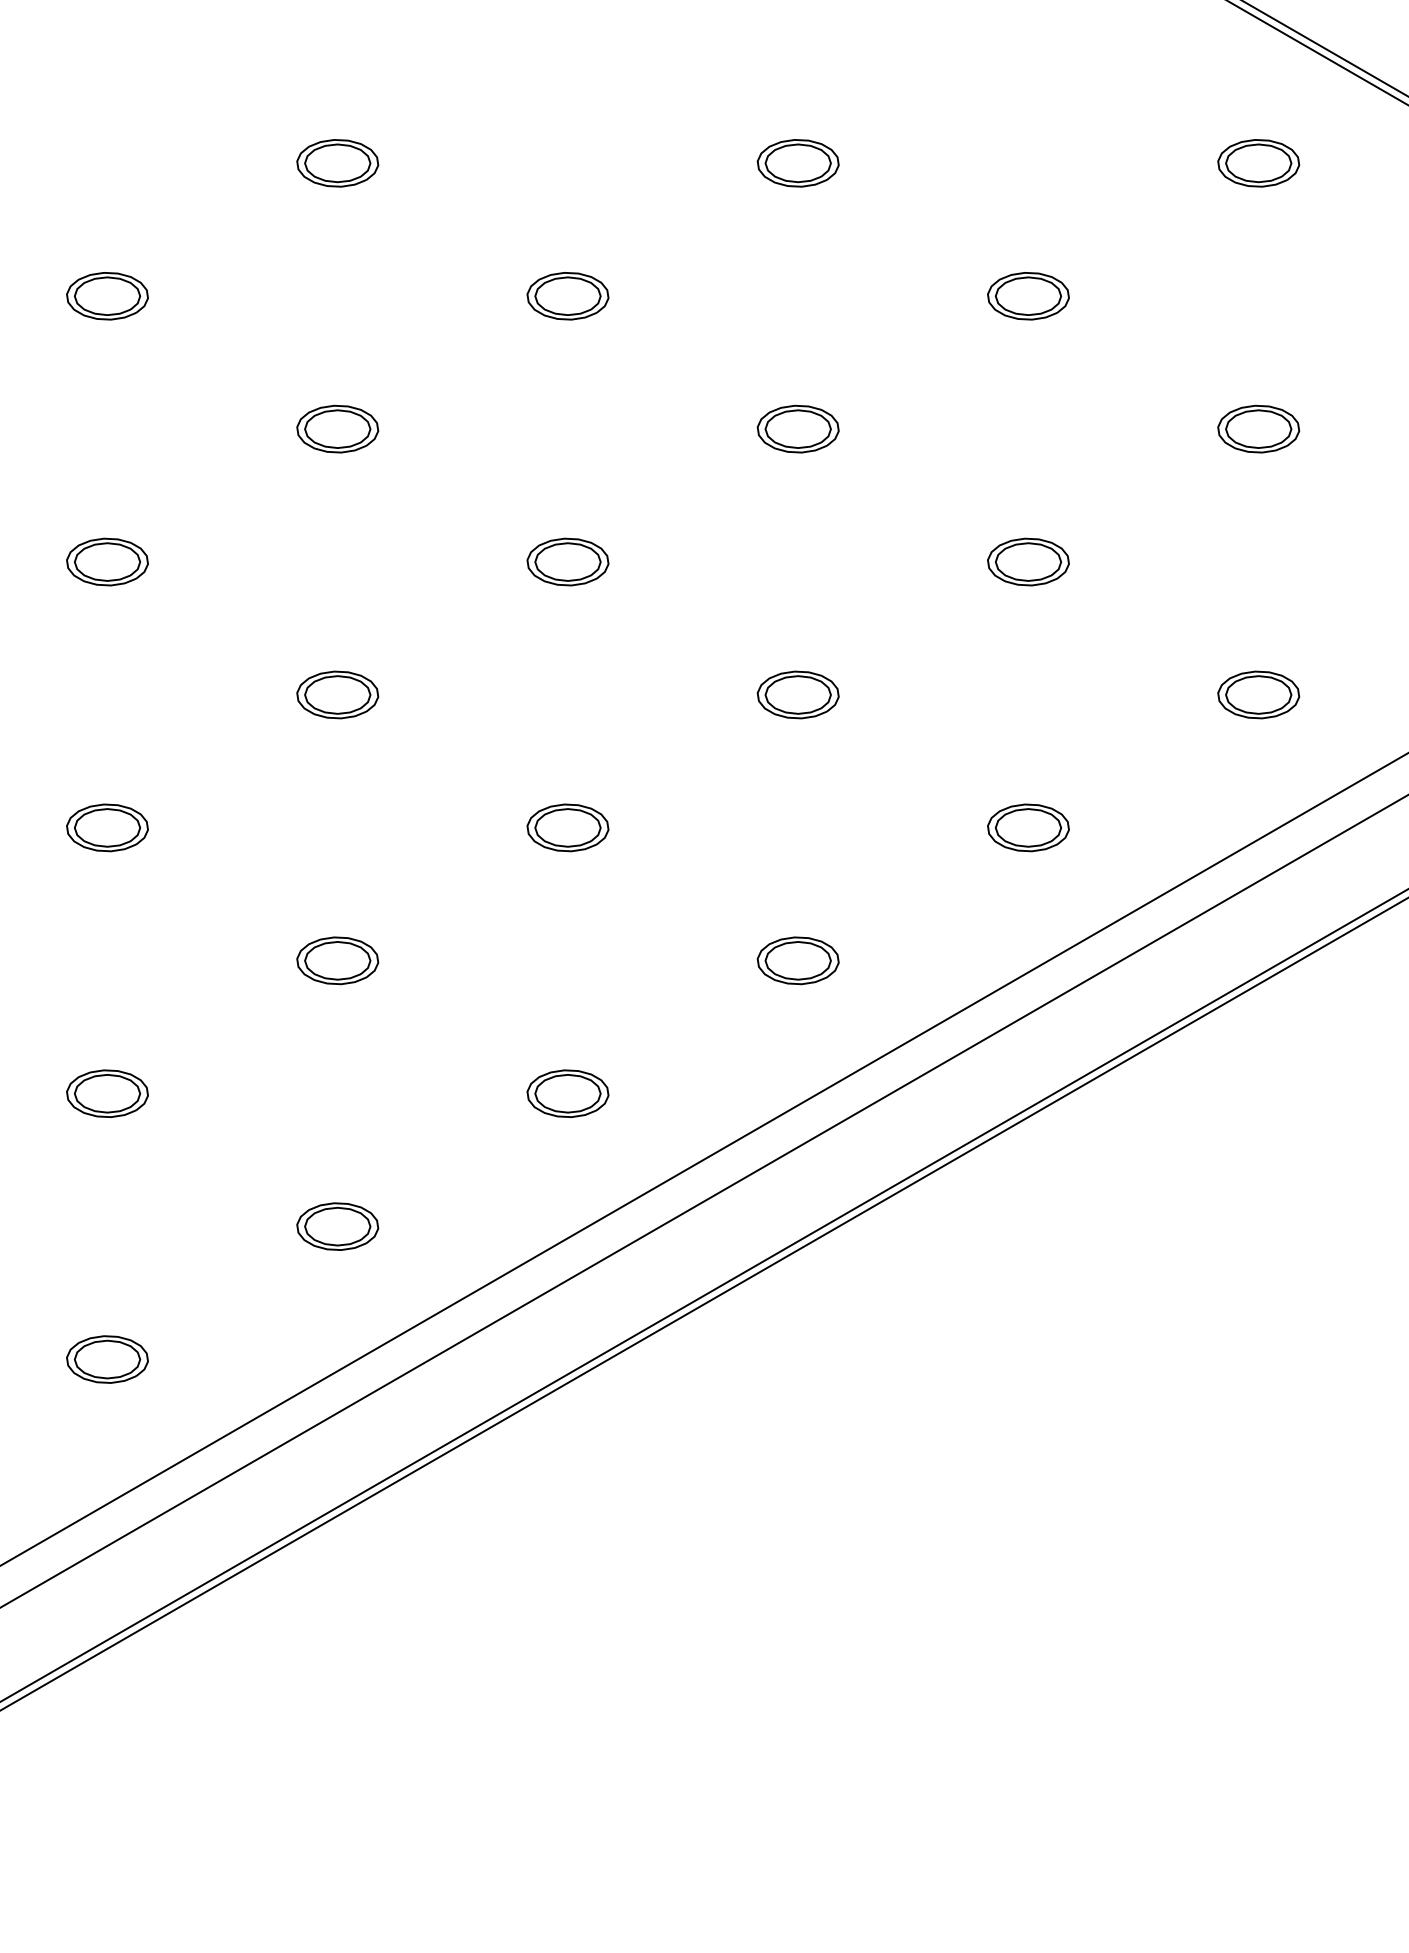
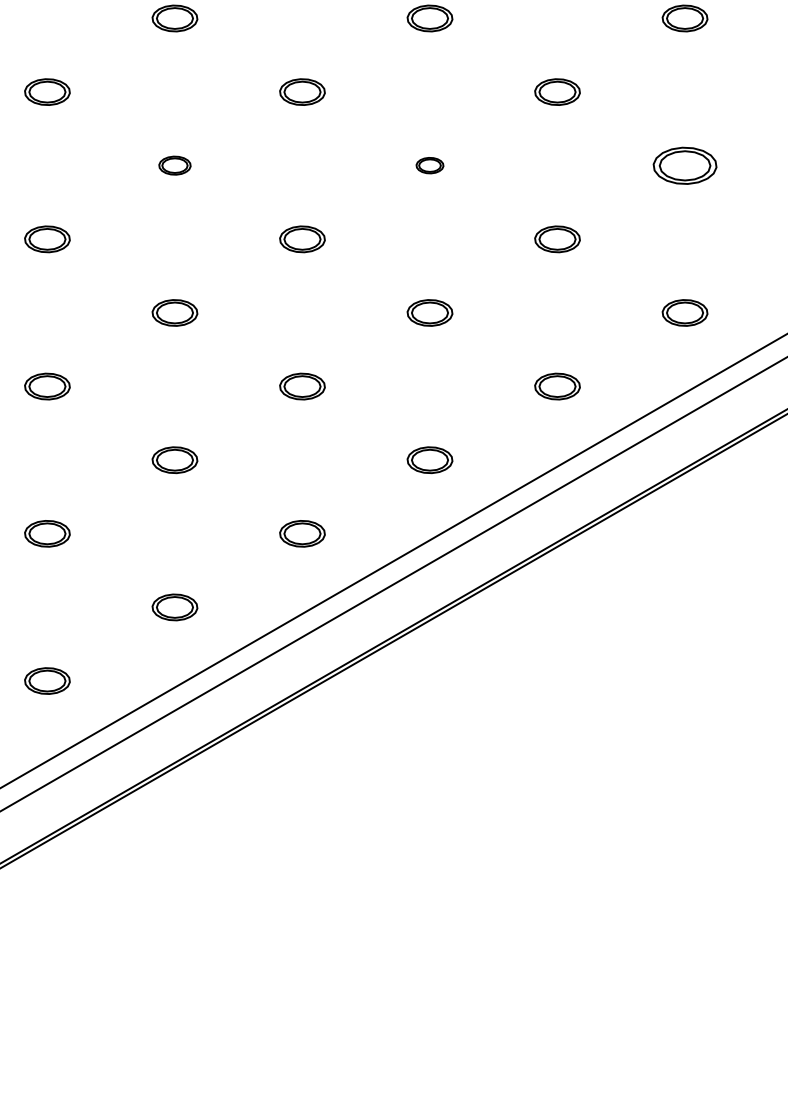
part: (336, 428) -> (174, 165), size x0.7
part: (797, 428) -> (429, 165), size x0.6
part: (1257, 428) -> (684, 165), size x1.4

